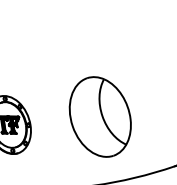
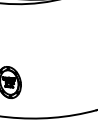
part: (100, 117) -> (58, 81), removed

